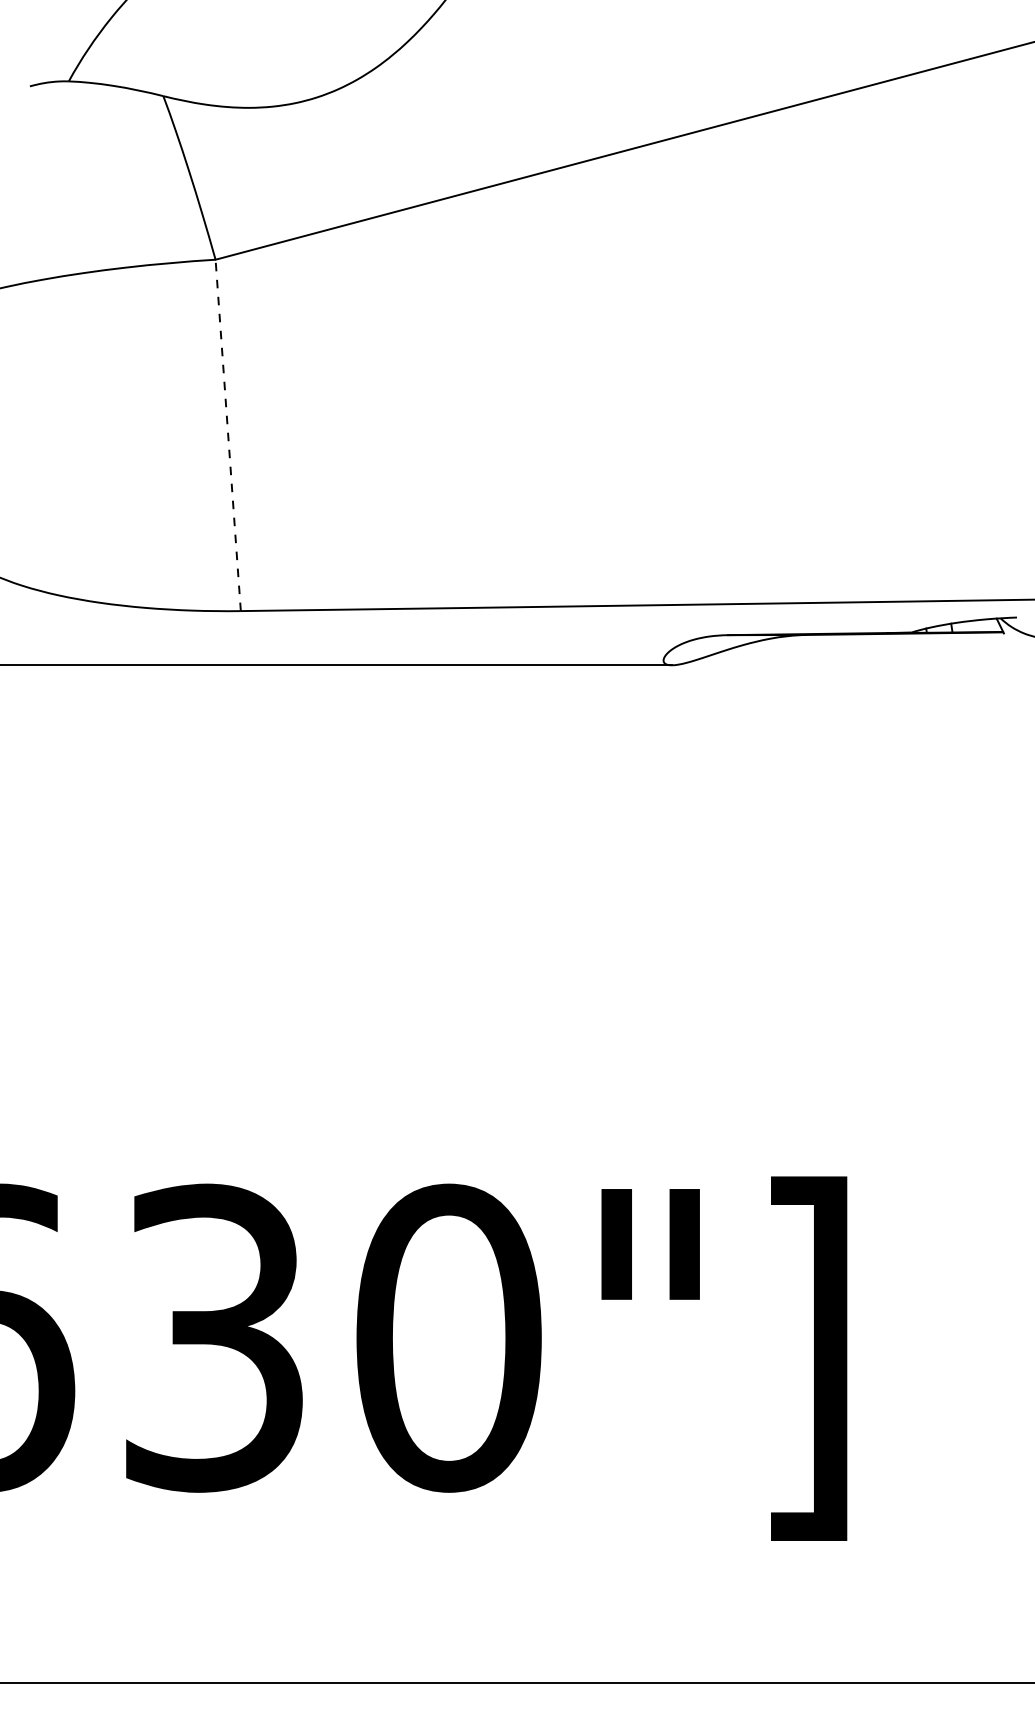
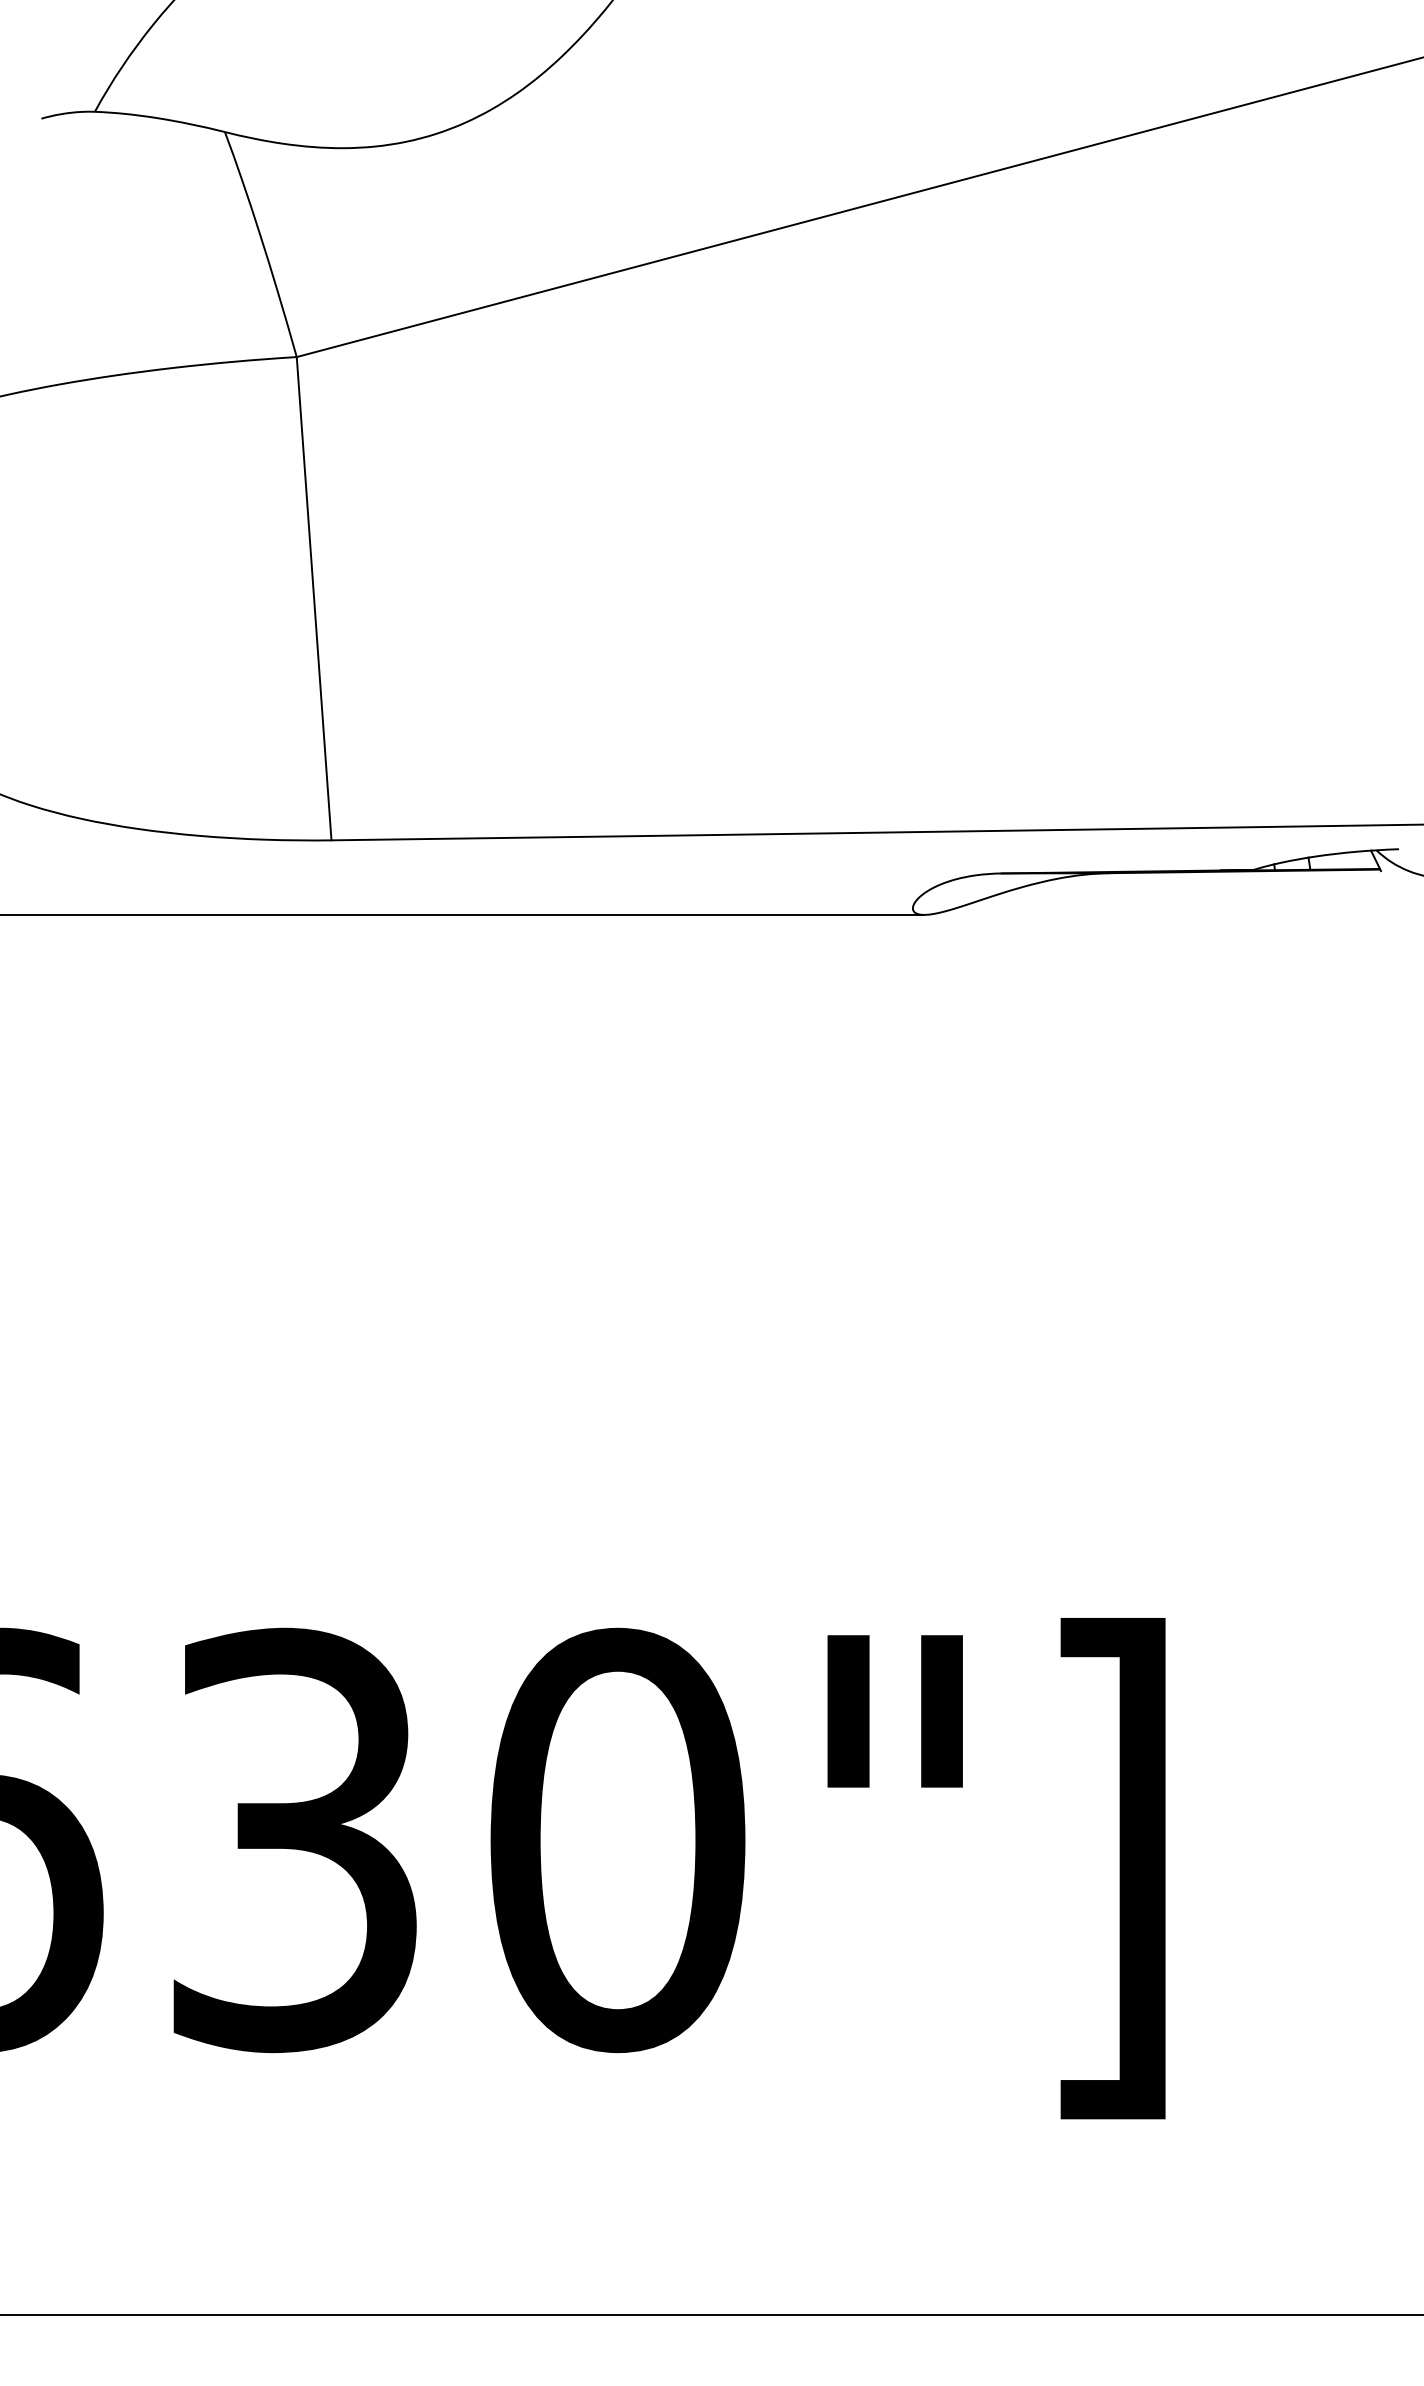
line: (228, 434) -> (314, 597), dashed -> solid

